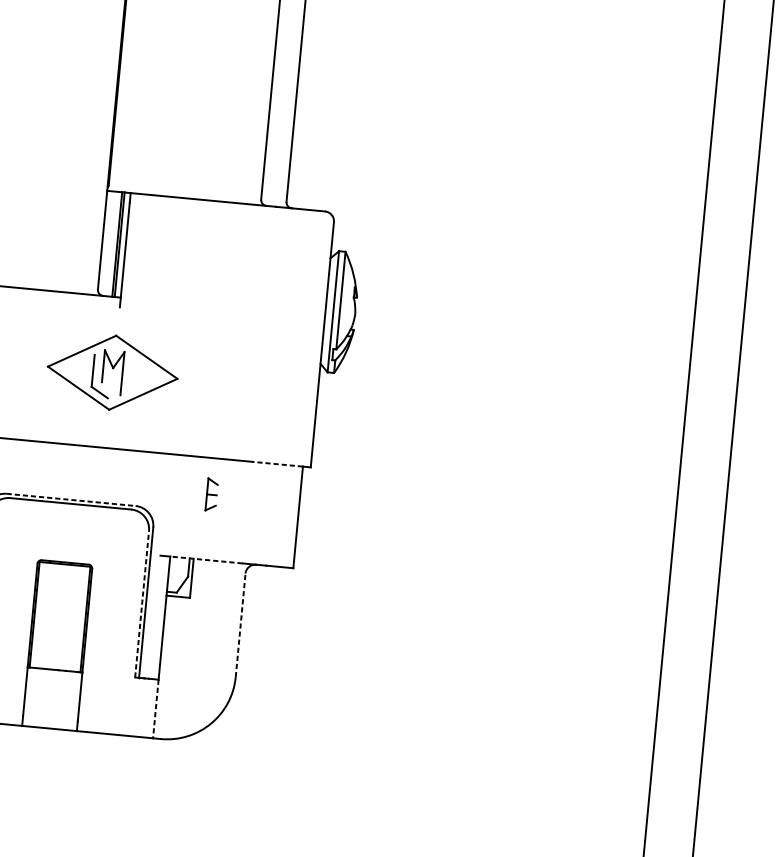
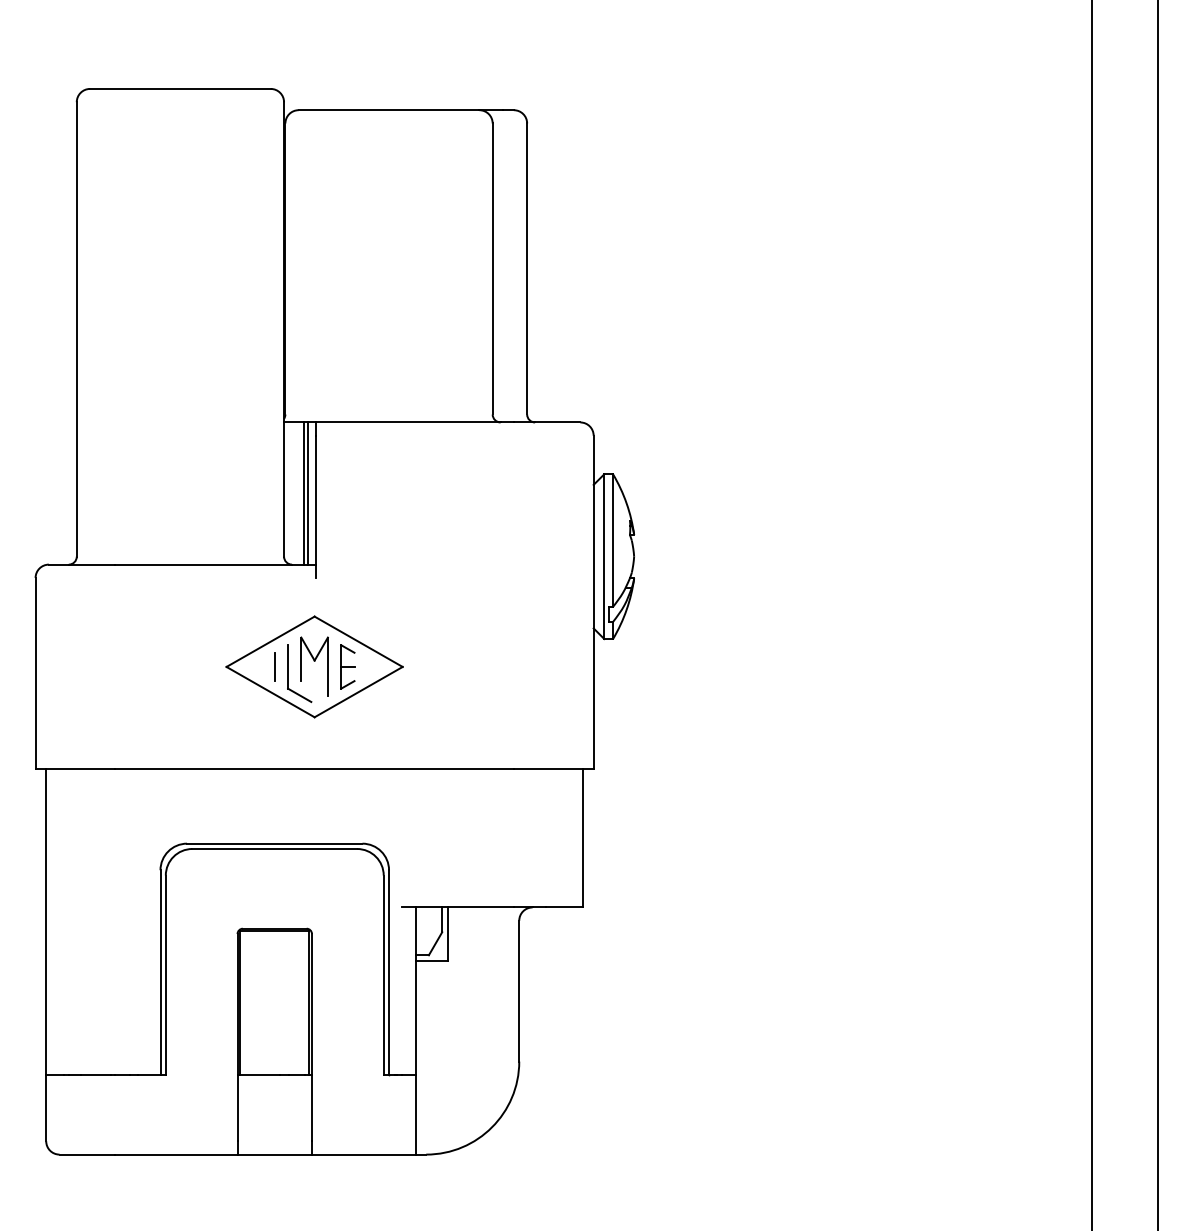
line: (83, 369) -> (274, 666), added
line: (277, 464) -> (548, 769), dashed -> solid
part: (211, 494) -> (347, 666), moved
line: (70, 499) -> (274, 843), dashed -> solid
line: (206, 560) -> (464, 907), dashed -> solid
line: (141, 604) -> (383, 975), dashed -> solid
line: (240, 624) -> (519, 990), dashed -> solid
line: (155, 708) -> (415, 1114), dashed -> solid

